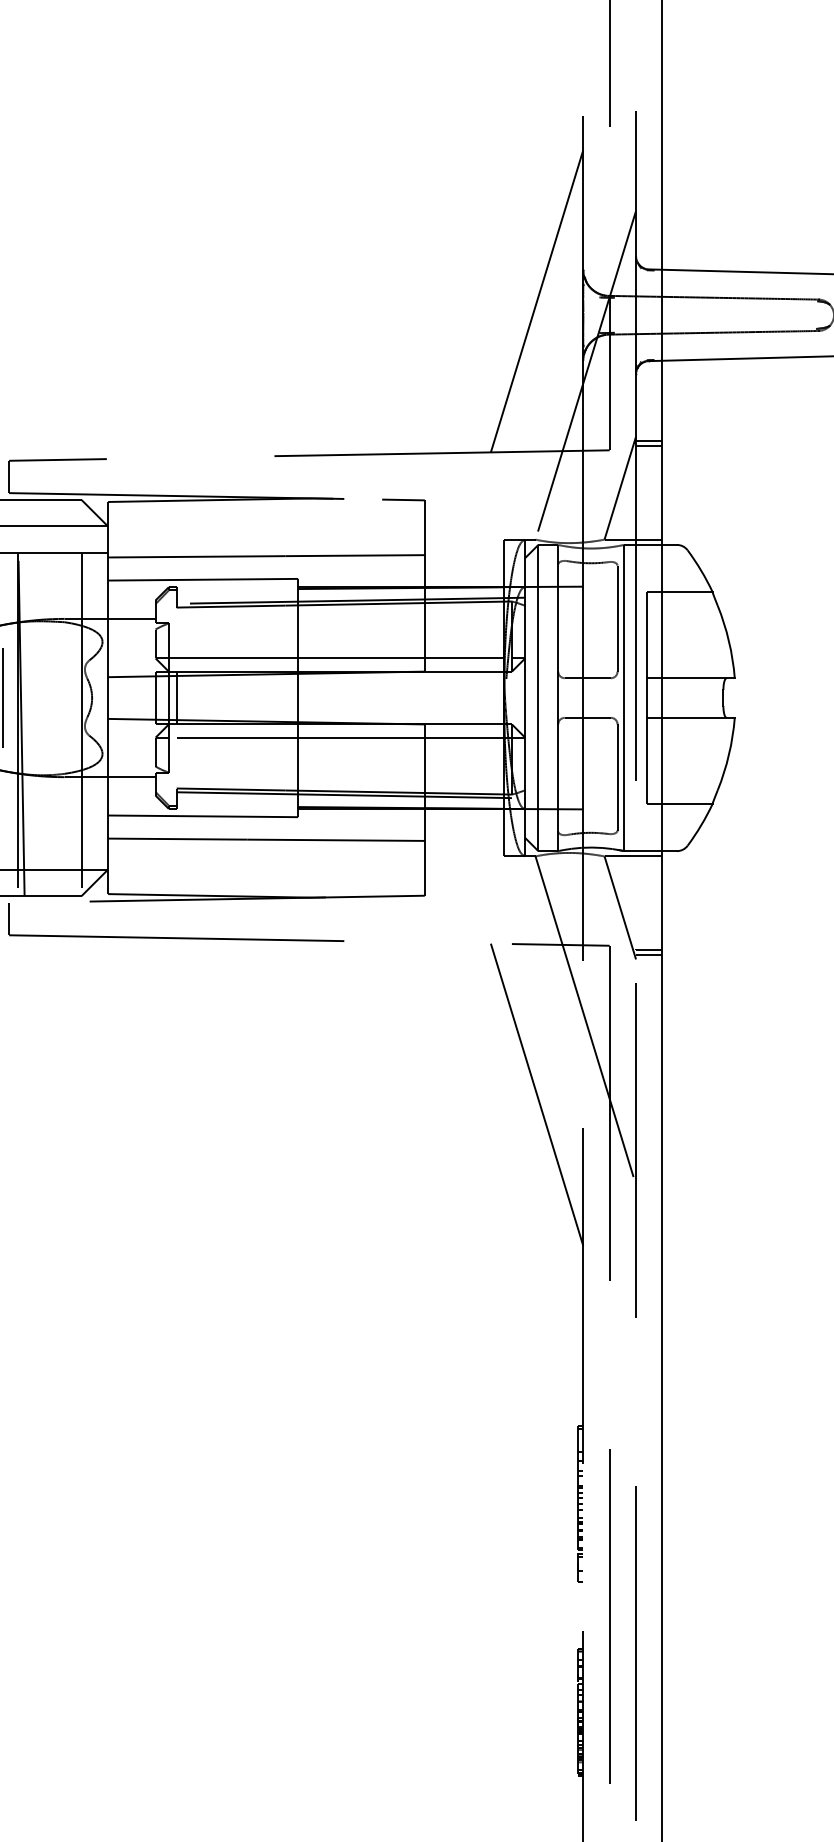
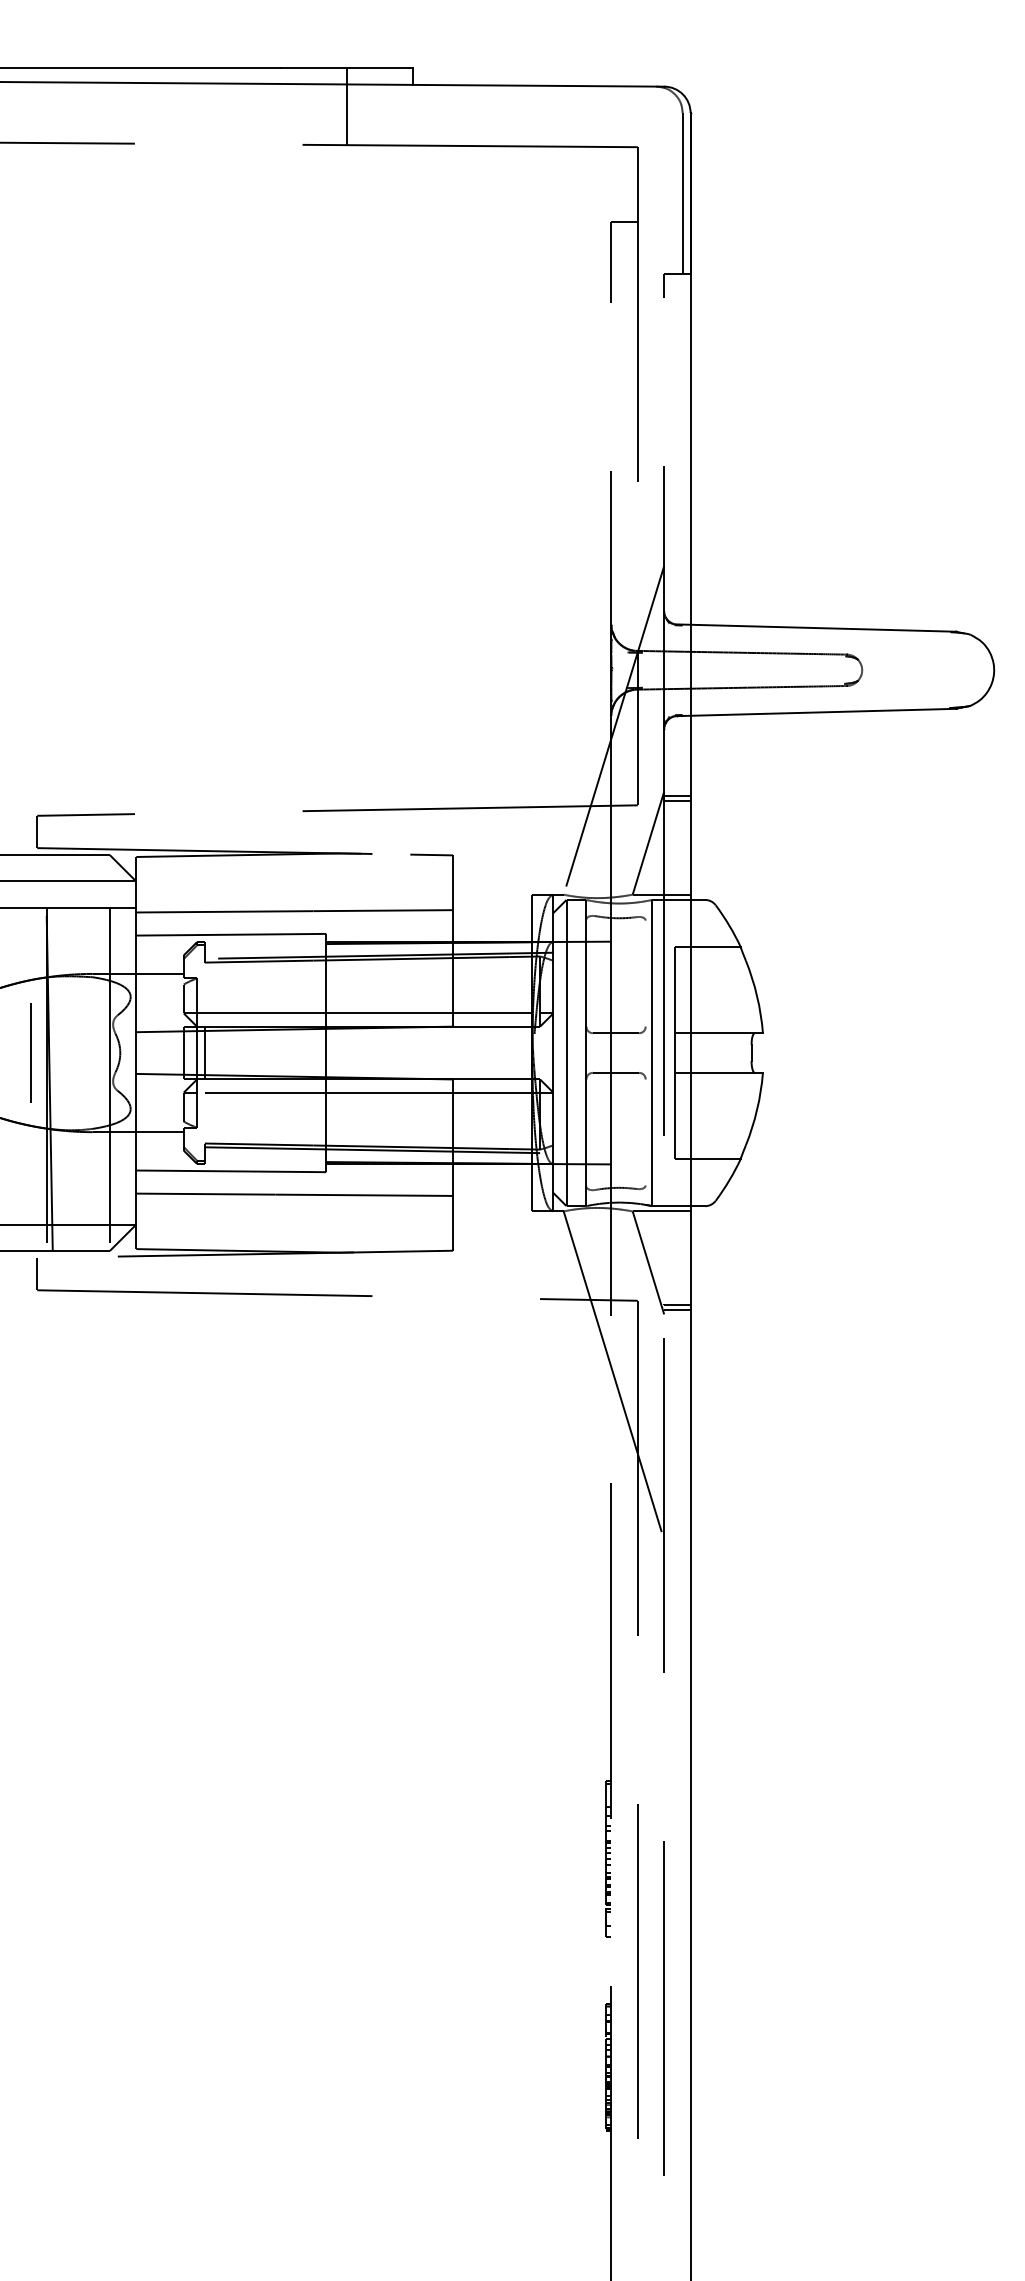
line: (537, 301) -> (565, 656), removed
line: (617, 618) -> (645, 973), removed
line: (617, 777) -> (645, 1132), removed
line: (537, 1094) -> (565, 1449), removed

